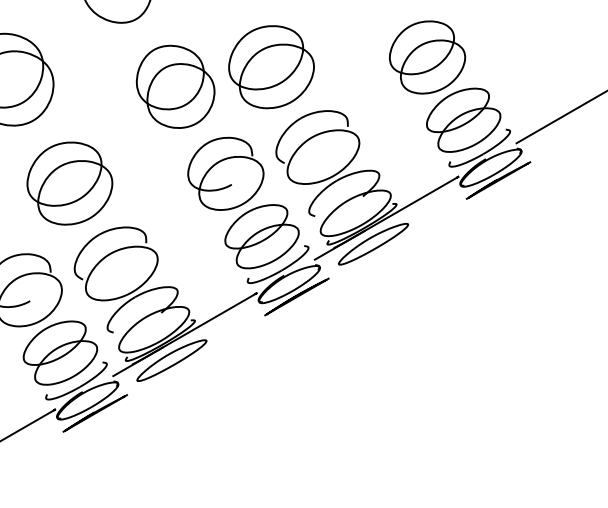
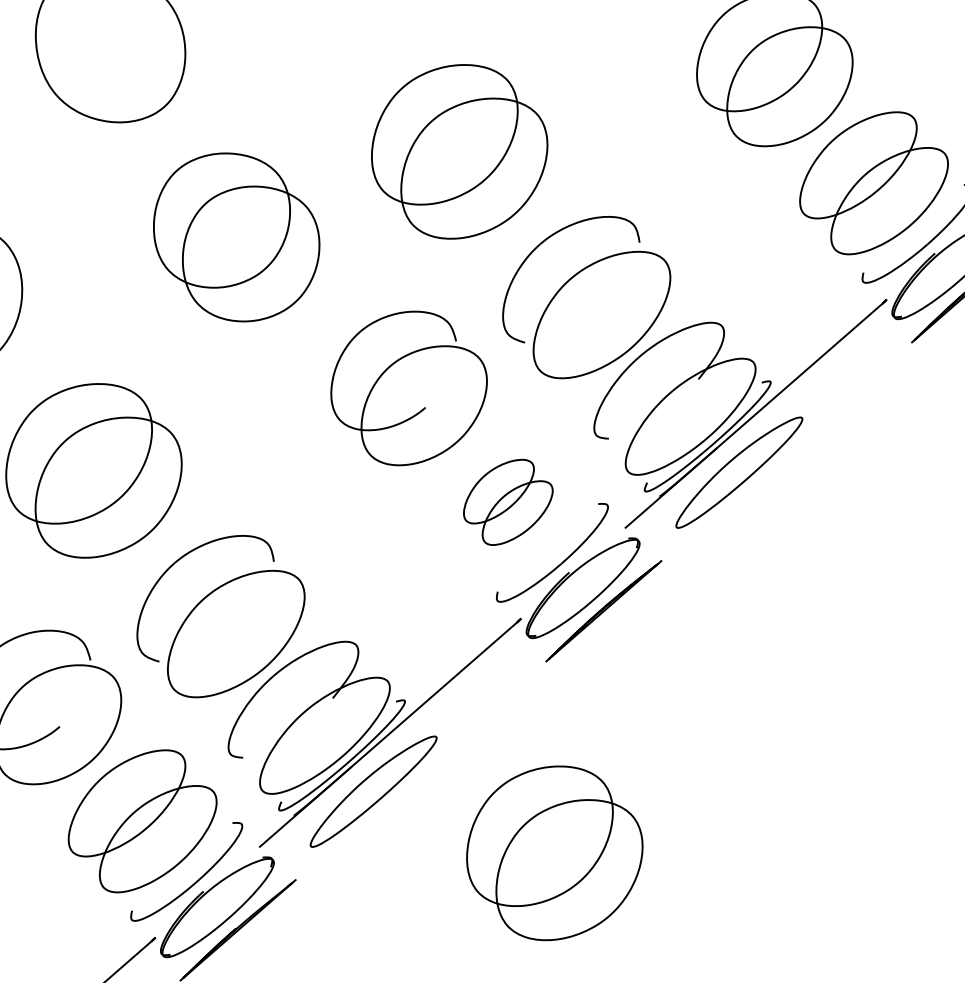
part: (175, 86) -> (236, 236), moved
part: (261, 236) -> (507, 501), size x0.6
part: (251, 406) -> (554, 853), added

